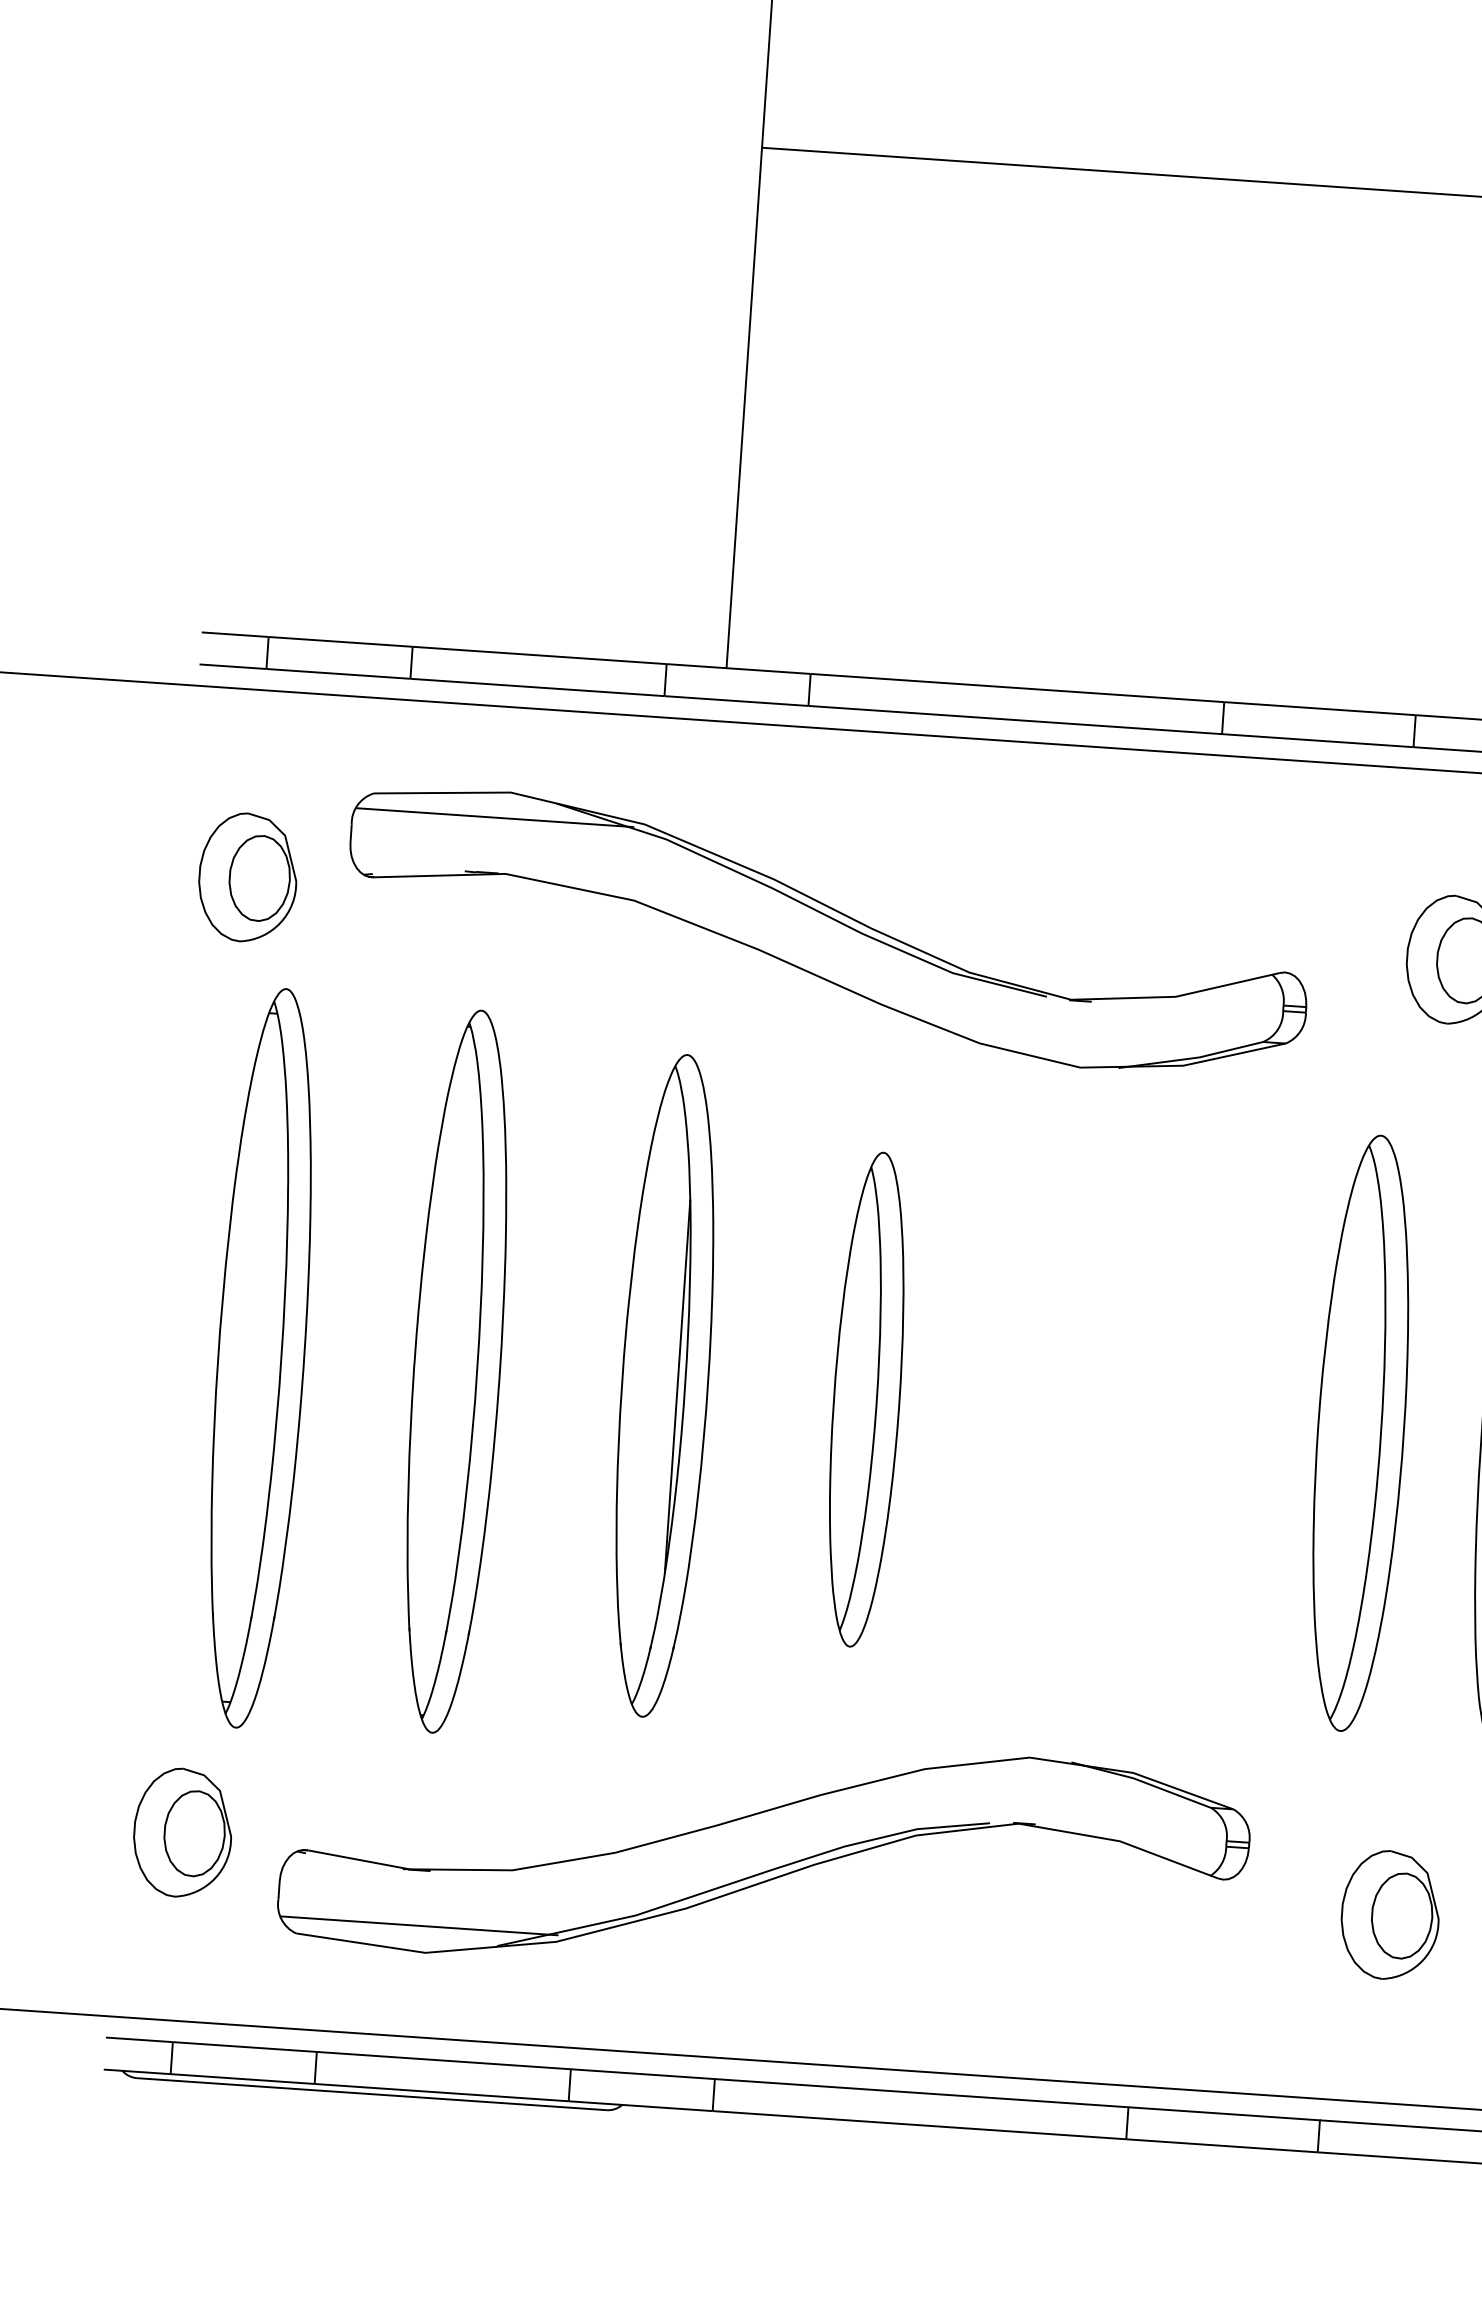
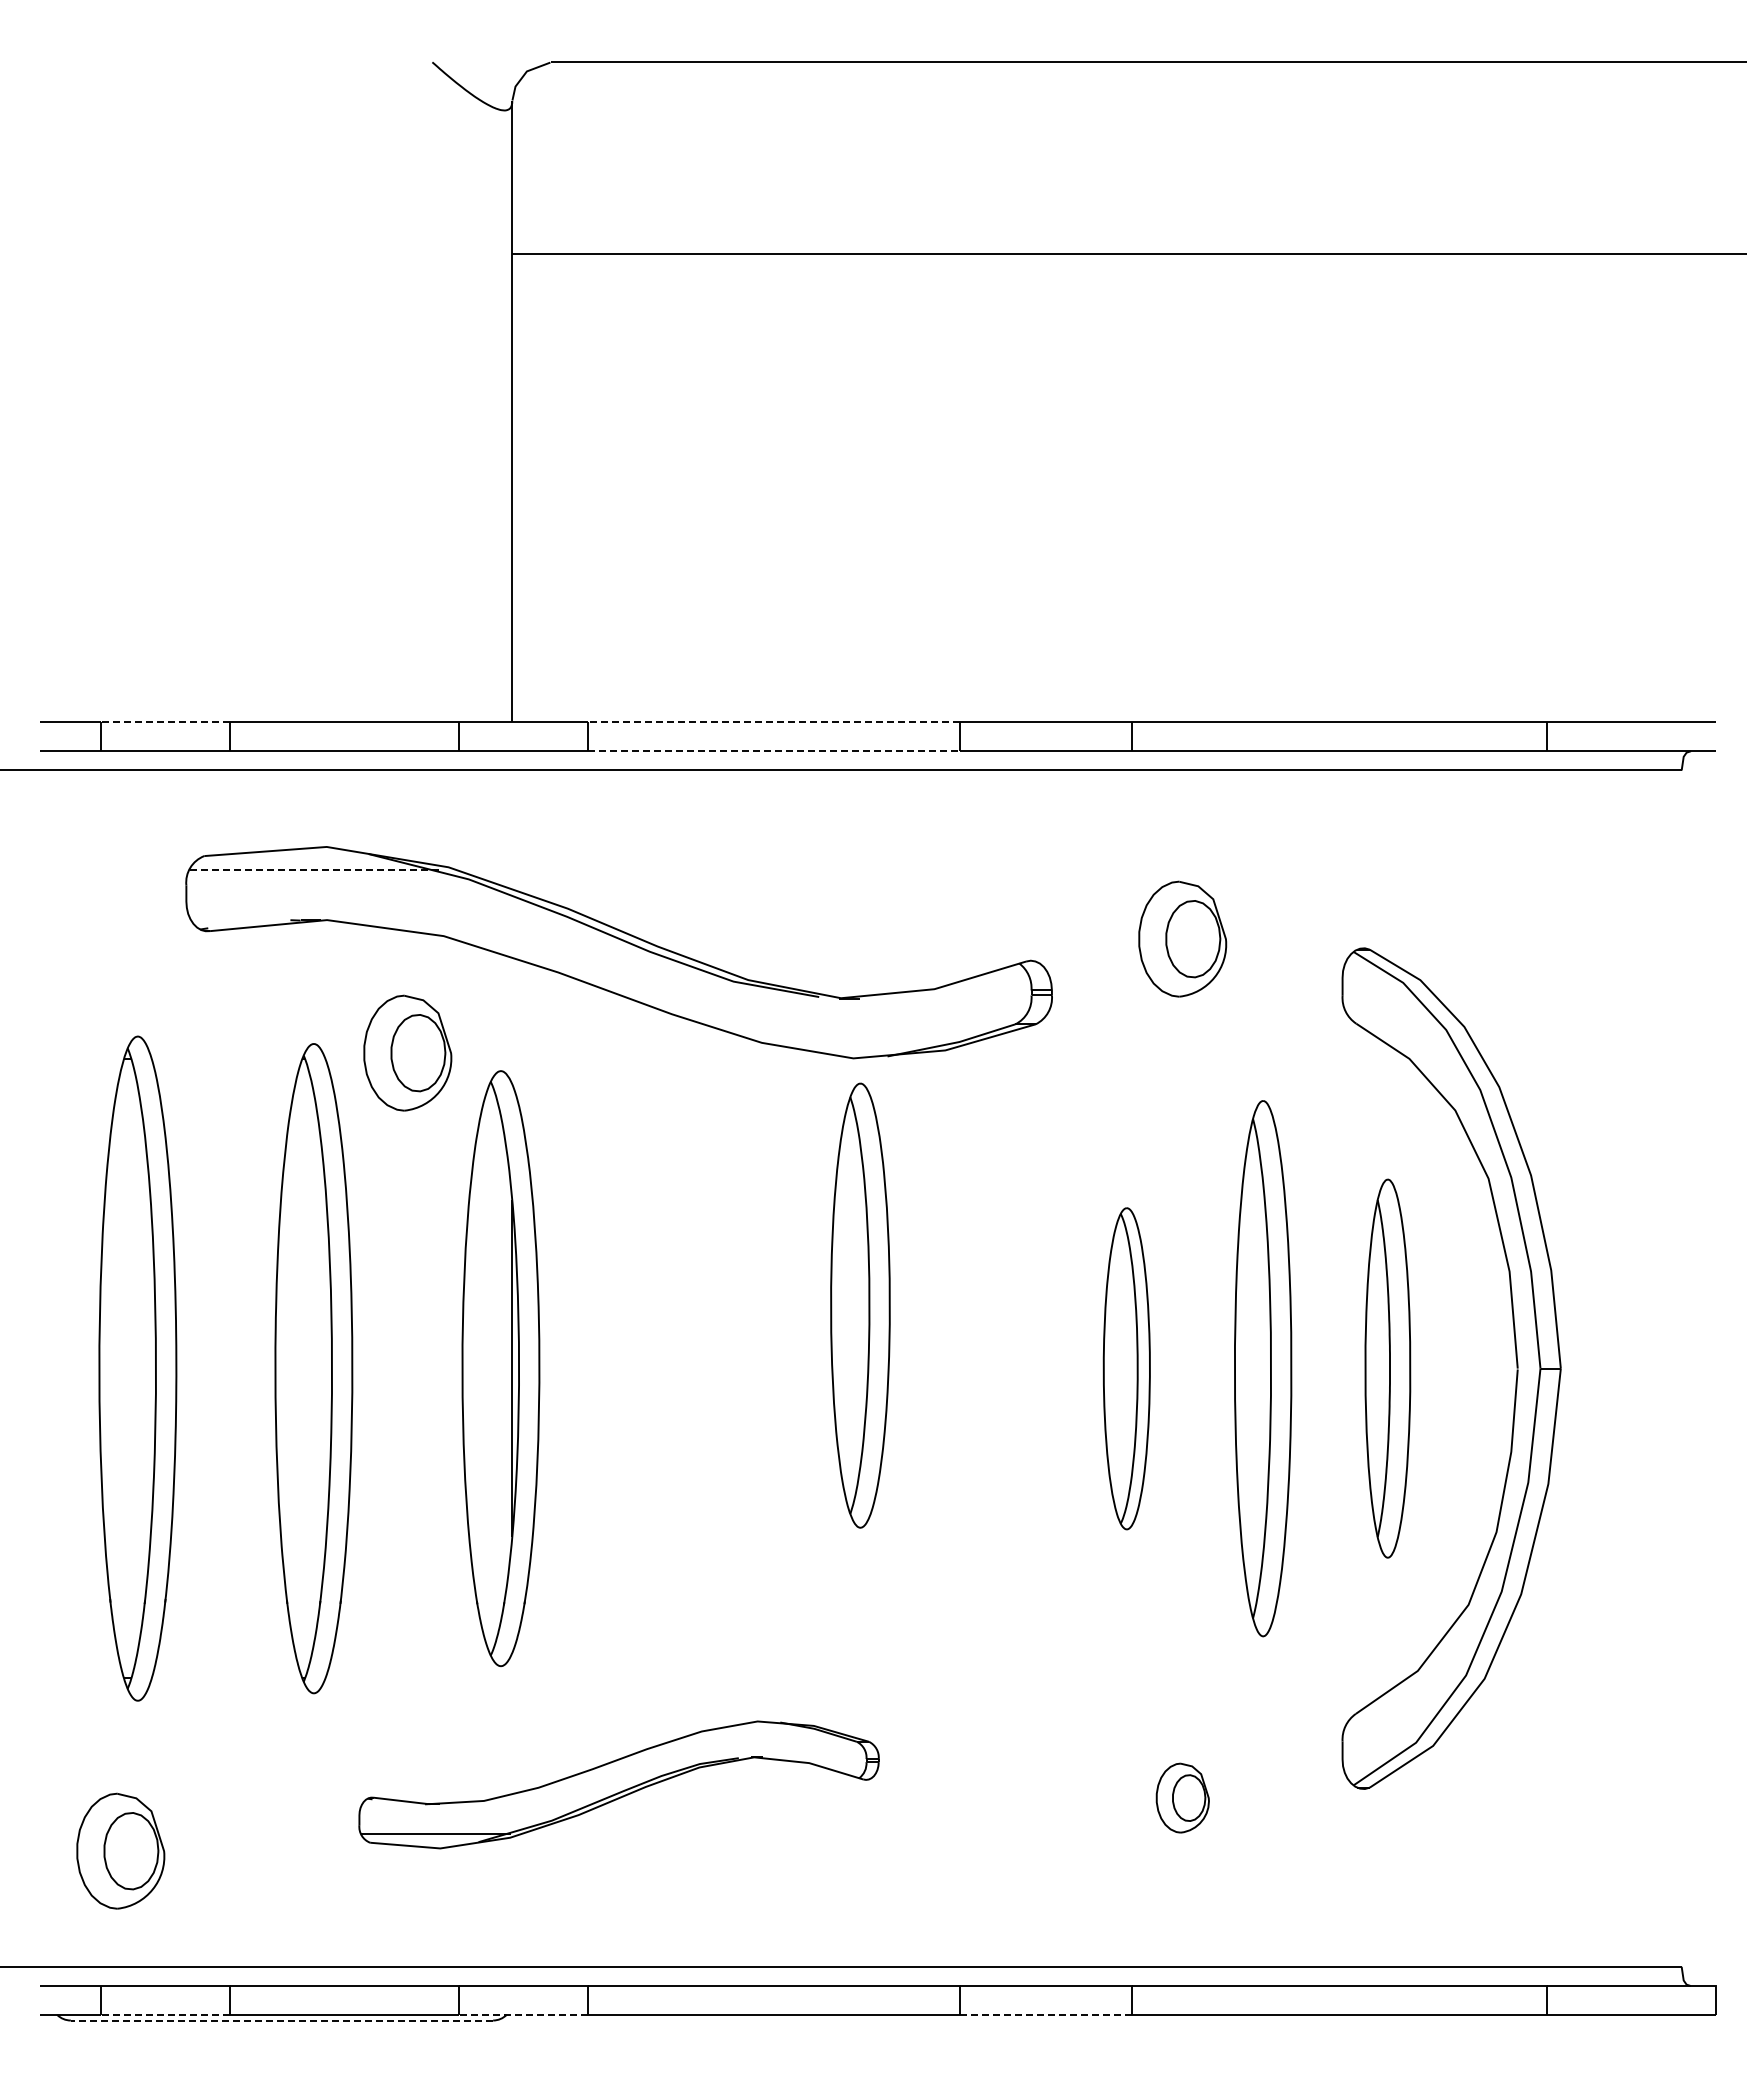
line: (340, 641) -> (165, 722), solid -> dashed
line: (1016, 688) -> (773, 722), solid -> dashed
line: (1014, 720) -> (773, 751), solid -> dashed
line: (494, 817) -> (313, 870), solid -> dashed
part: (247, 876) -> (407, 1052), moved
part: (866, 1399) -> (860, 1305), moved
part: (1360, 1433) -> (1126, 1368), size x0.6
part: (182, 1832) -> (120, 1850), moved
part: (764, 1857) -> (618, 1784), size x0.6
part: (1390, 1914) -> (1182, 1797), size x0.6
line: (242, 2078) -> (165, 2014), solid -> dashed
line: (371, 2094) -> (281, 2020), solid -> dashed
line: (641, 2105) -> (523, 2014), solid -> dashed
line: (1221, 2145) -> (1045, 2014), solid -> dashed

